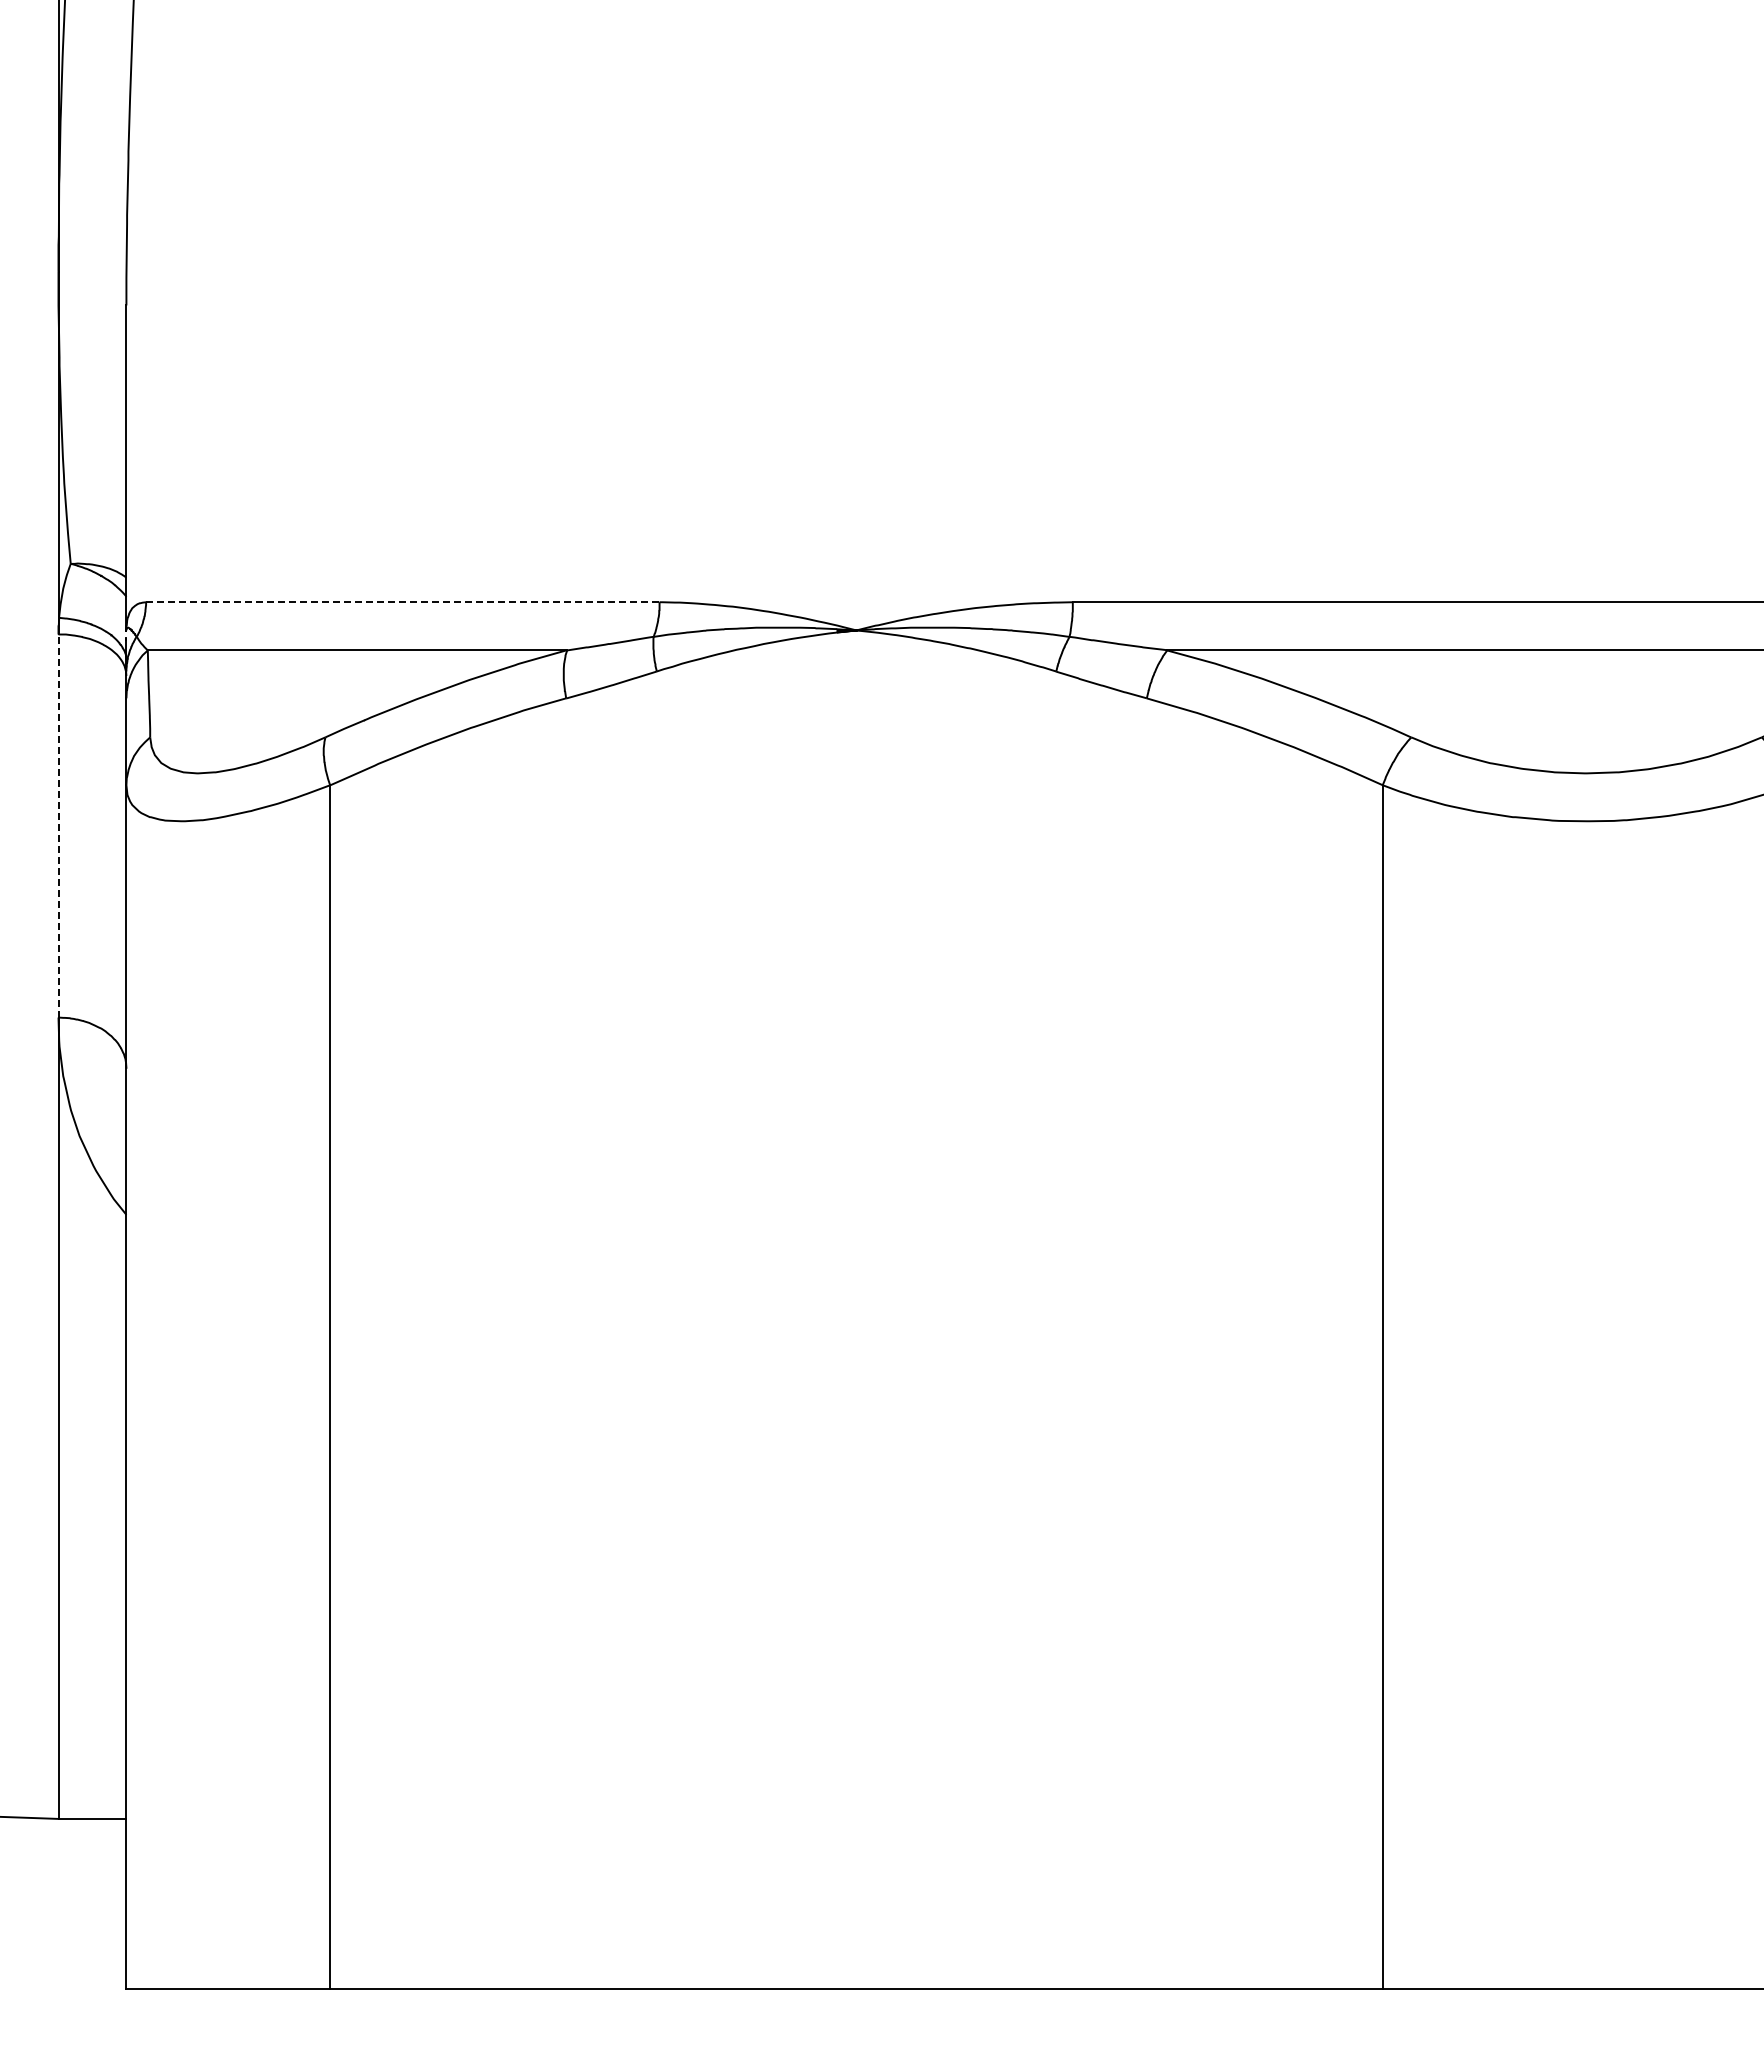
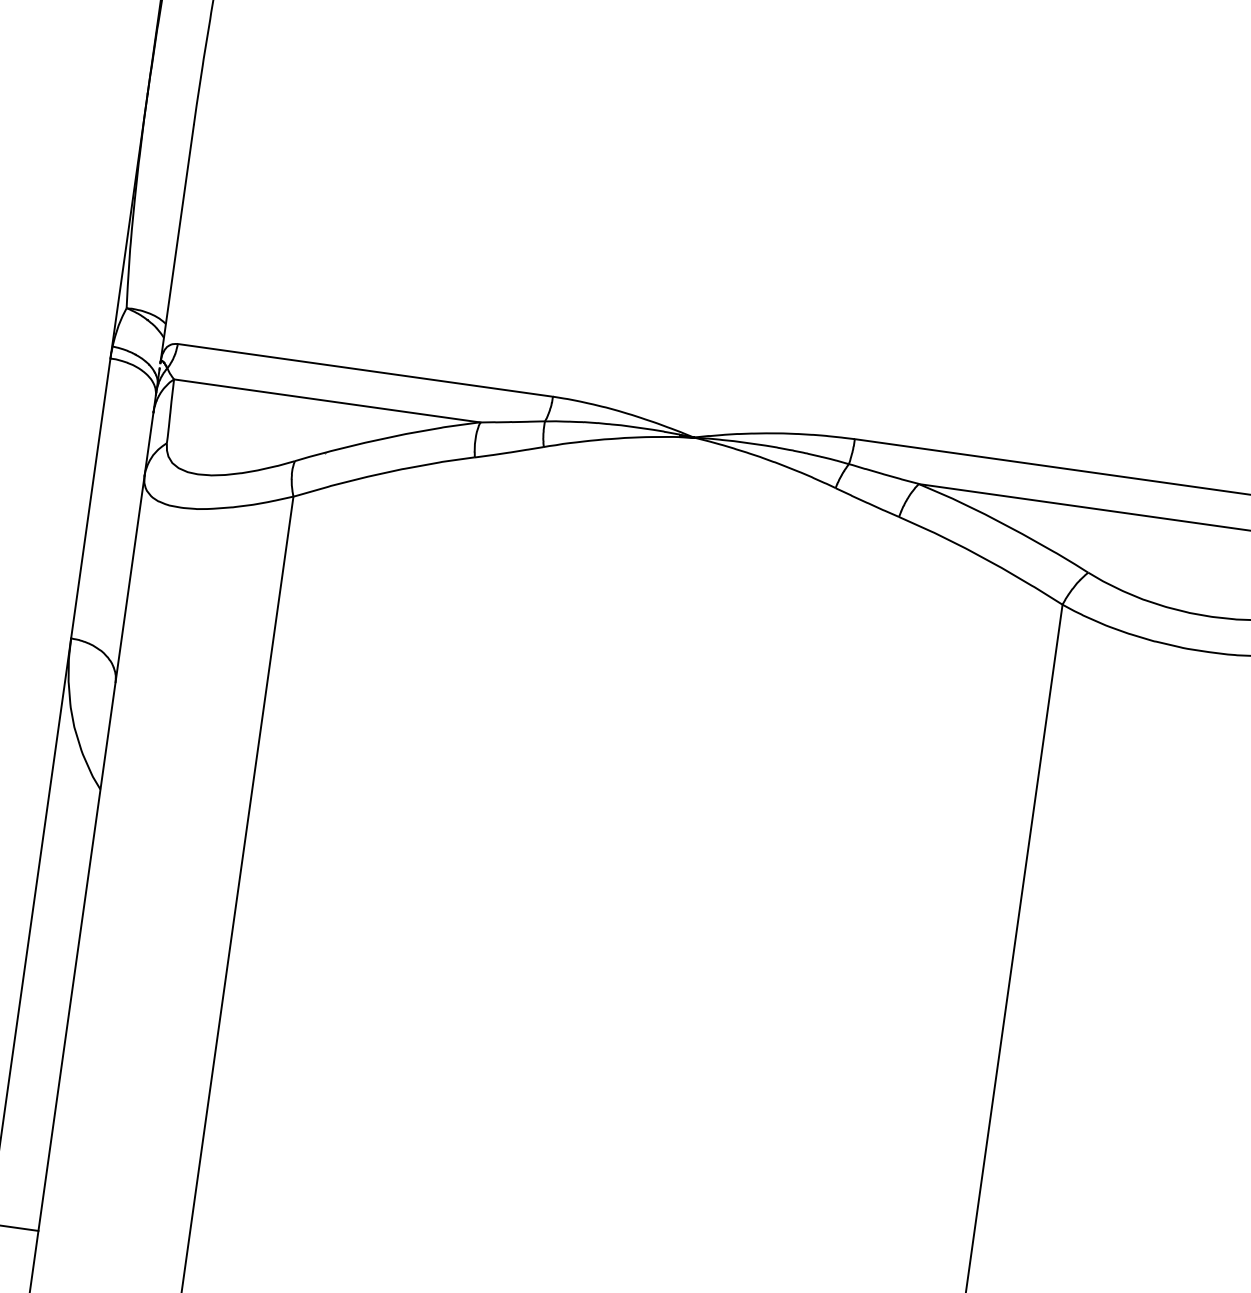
line: (402, 602) -> (365, 370), dashed -> solid
line: (58, 826) -> (90, 498), dashed -> solid

